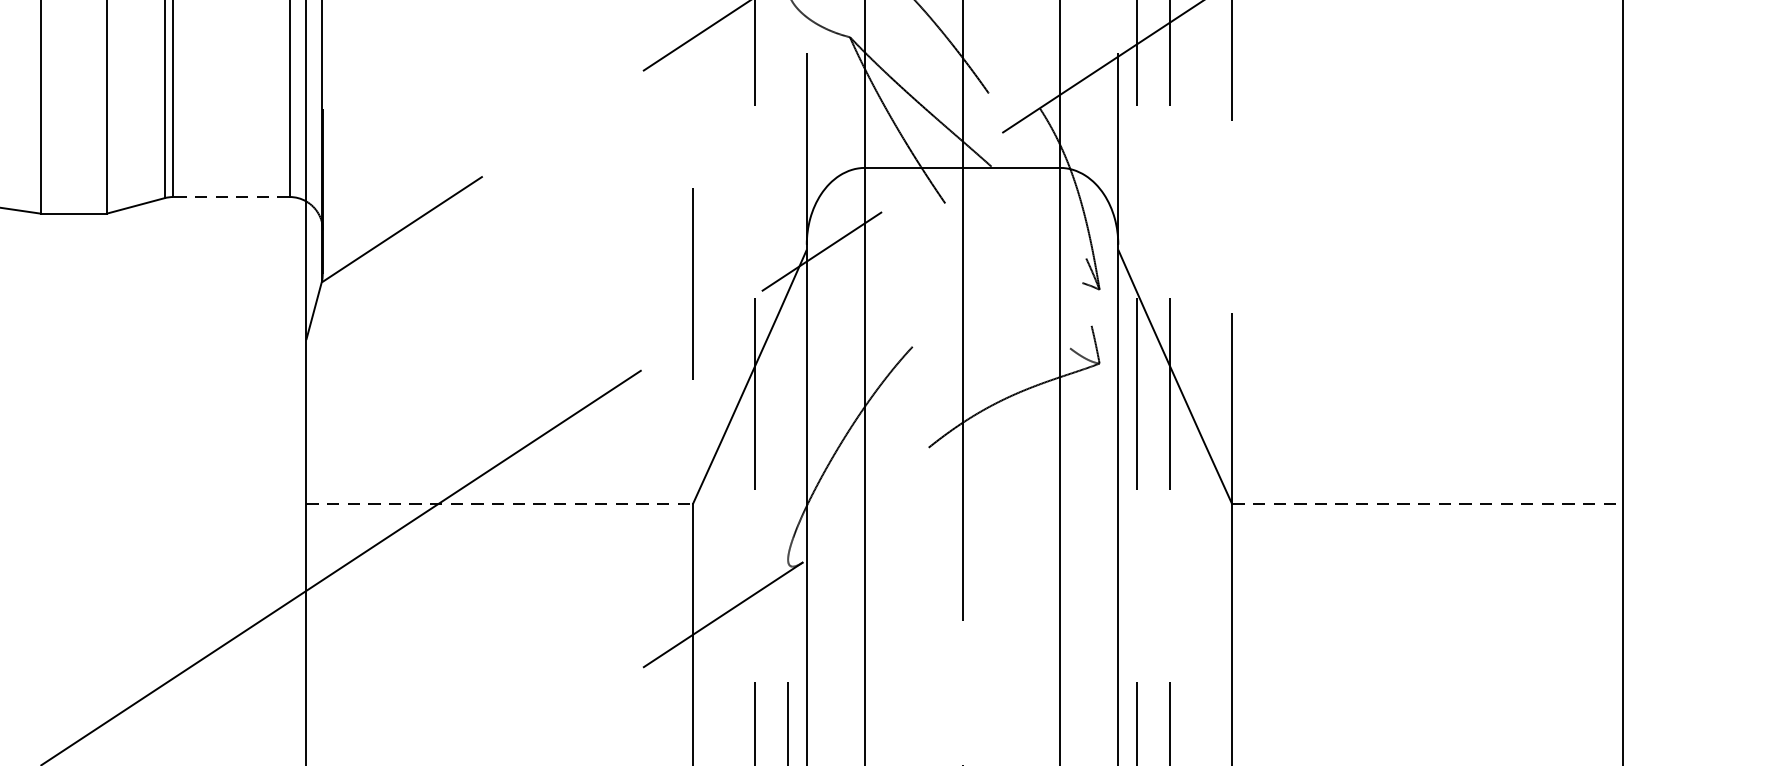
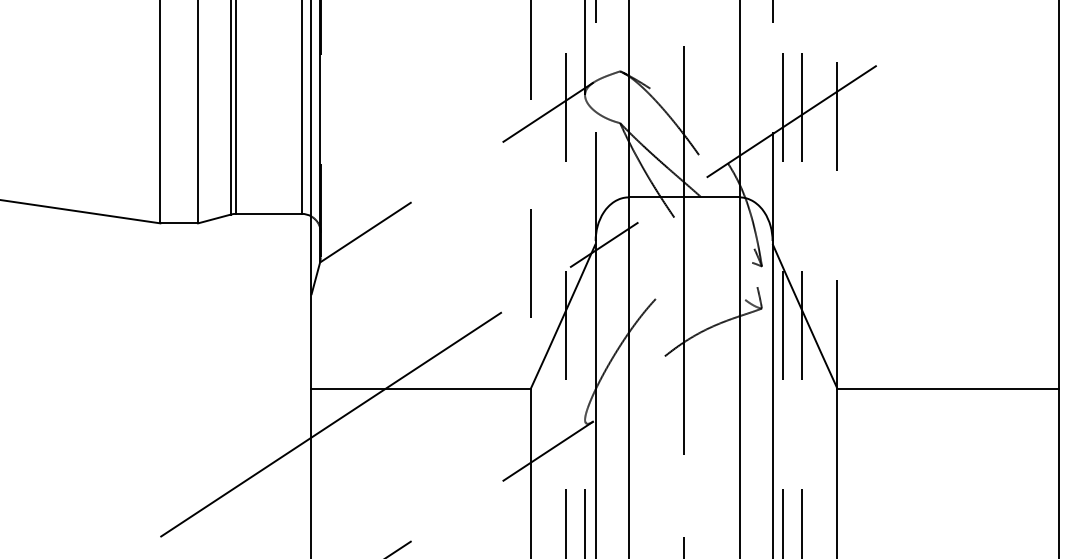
line: (230, 196) -> (268, 213), dashed -> solid
line: (500, 504) -> (421, 388), dashed -> solid
line: (1427, 504) -> (948, 388), dashed -> solid

